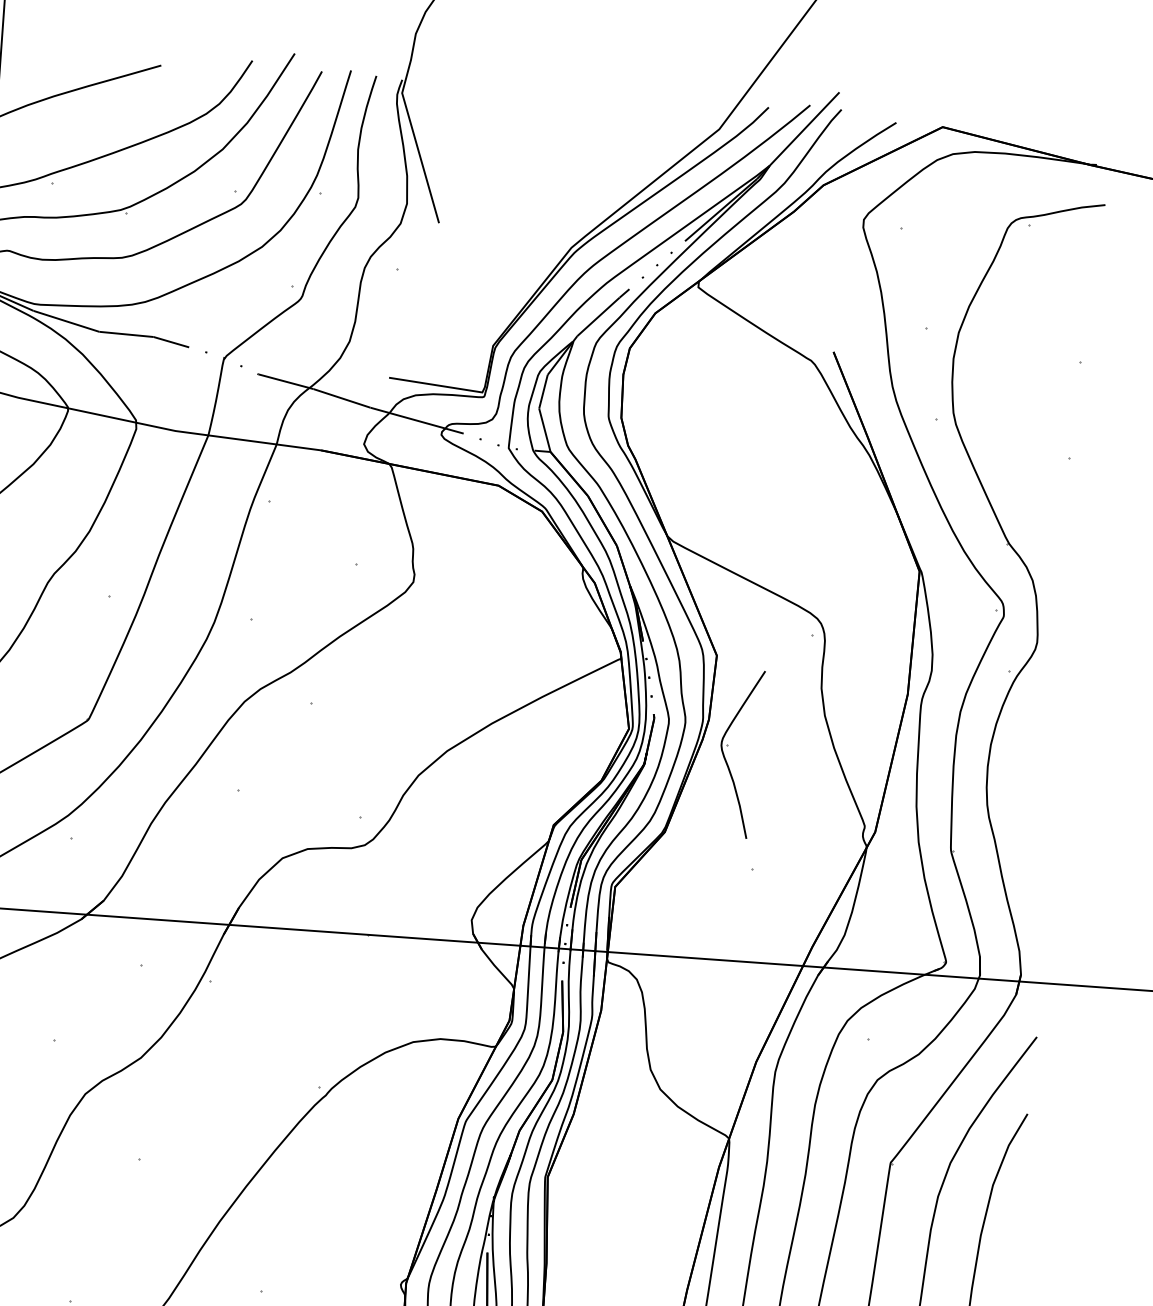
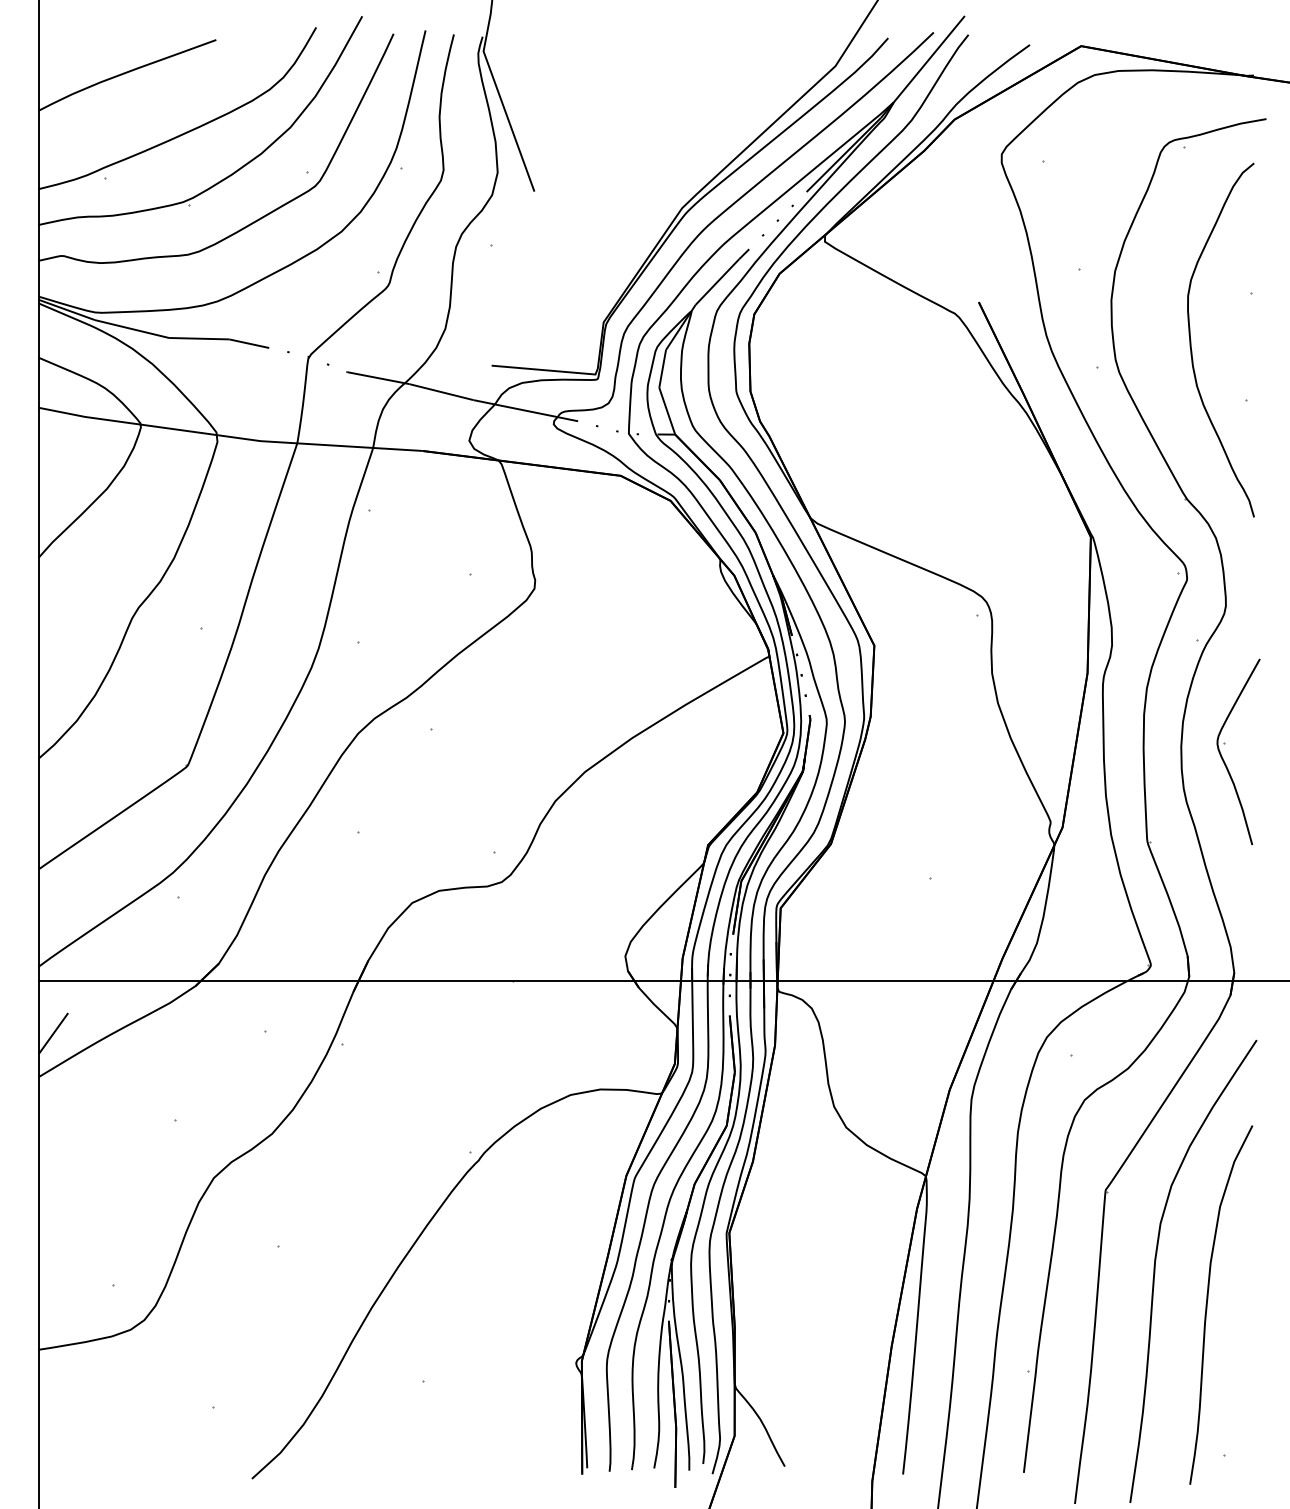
curve: (1023, 399) -> (1191, 339), added
part: (728, 745) -> (1225, 743), moved

